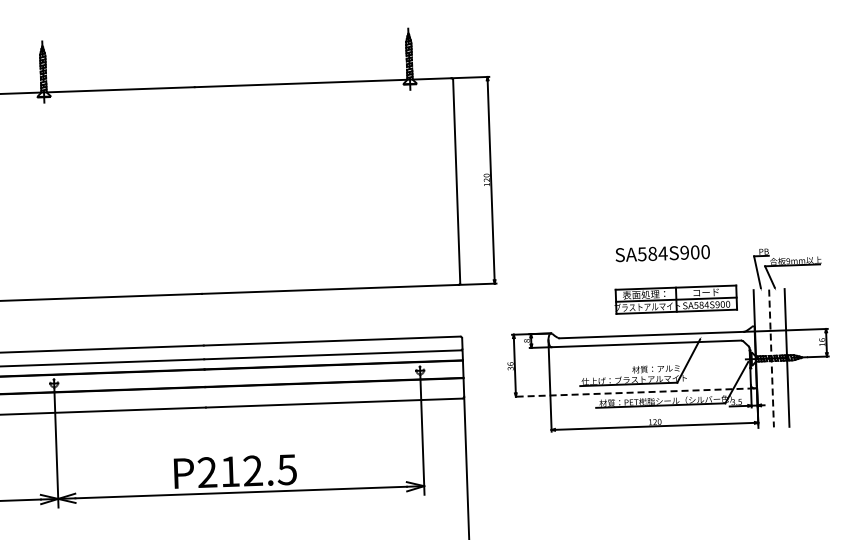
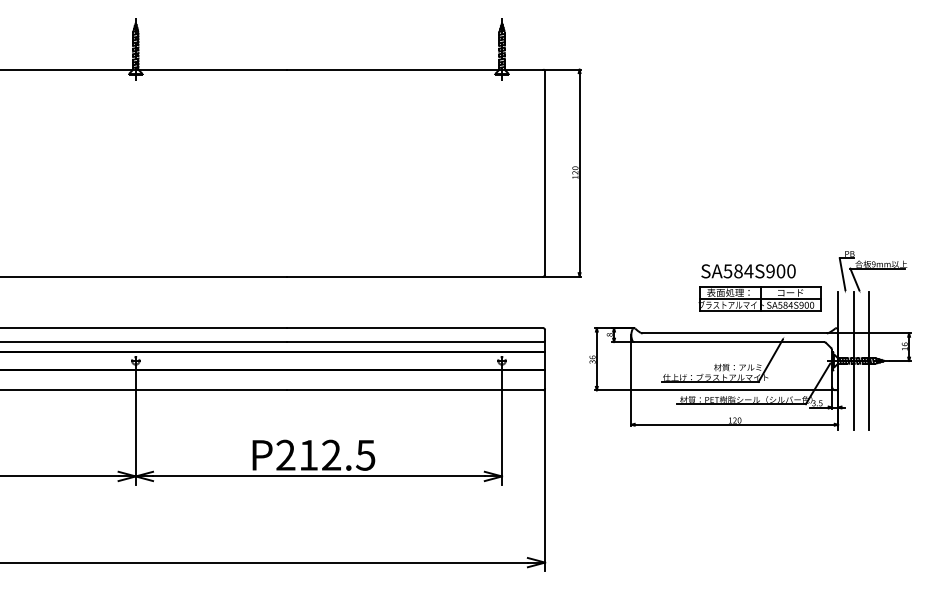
text: (662, 253) -> (748, 271), moved
line: (771, 358) -> (853, 360), dashed -> solid
line: (633, 392) -> (714, 390), dashed -> solid

